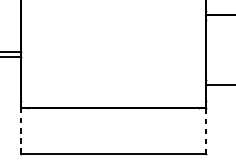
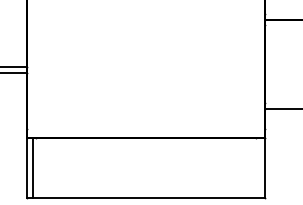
line: (21, 130) -> (27, 167), dashed -> solid
line: (25, 130) -> (33, 167), added
line: (206, 130) -> (264, 167), dashed -> solid

